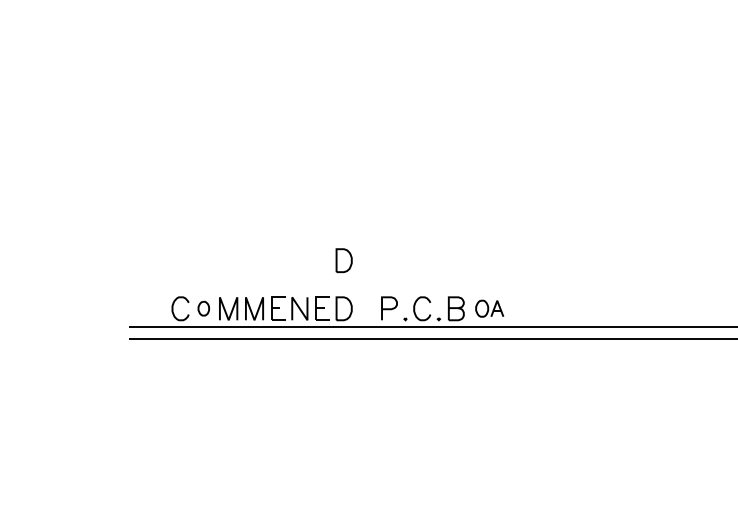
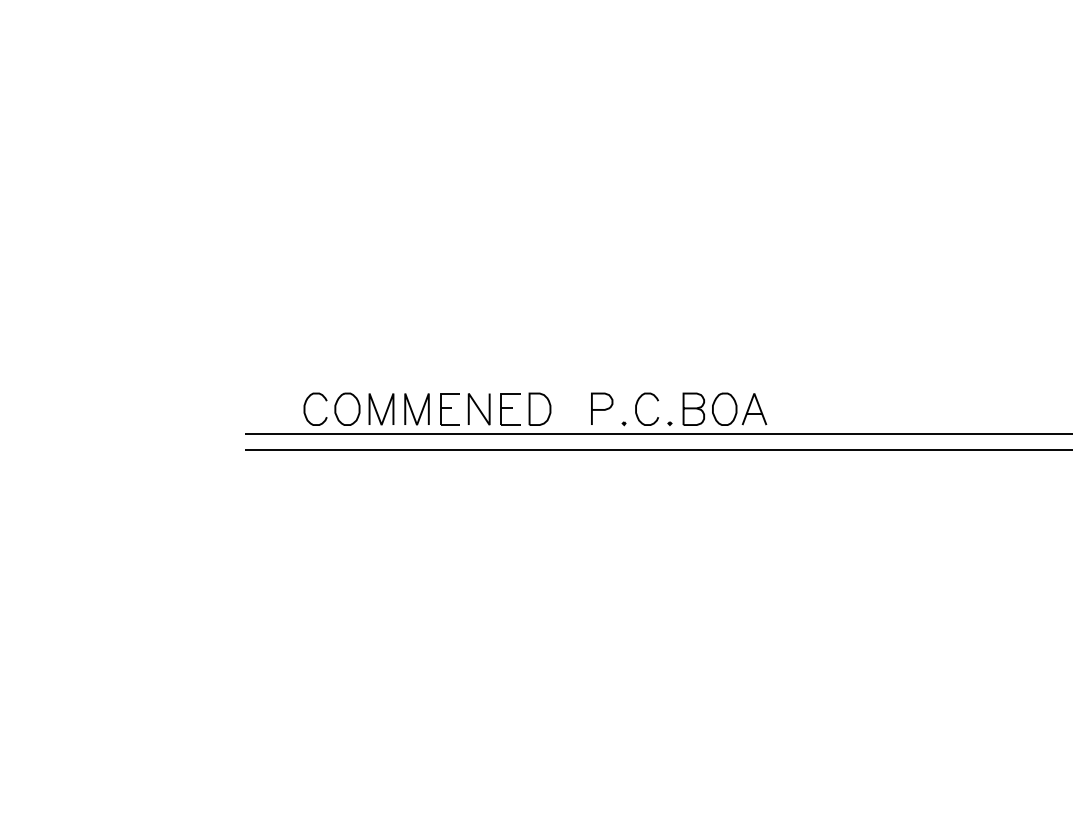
part: (343, 260) -> (539, 342), removed
part: (203, 308) -> (347, 408), size x1.67
part: (489, 308) -> (739, 408), size x1.43

